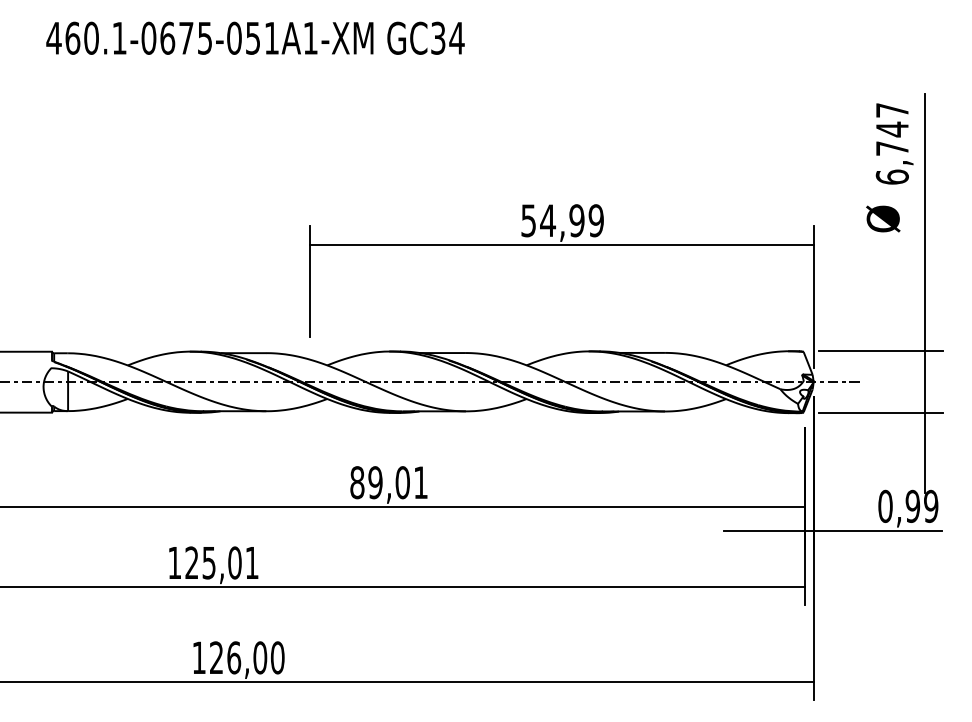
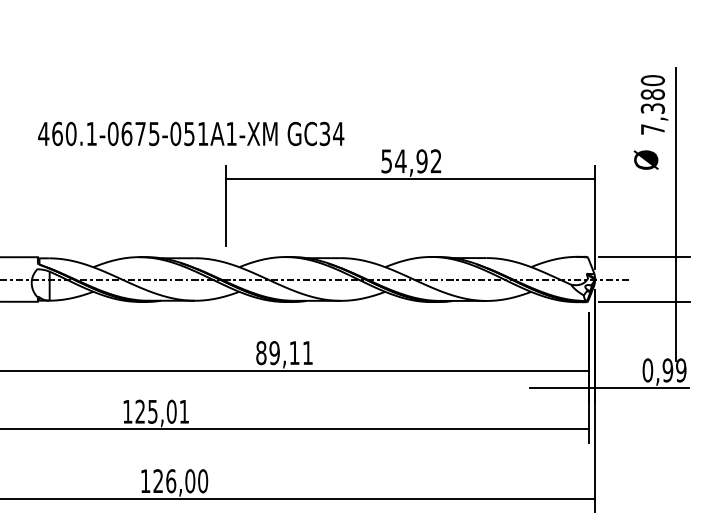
text: (255, 37) -> (191, 133), moved
text: (891, 143) -> (652, 104), 6,747 -> 7,380
text: (595, 220) -> (435, 161), 54,99 -> 54,92
text: (402, 482) -> (294, 352), 89,01 -> 89,11

